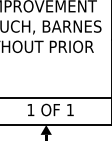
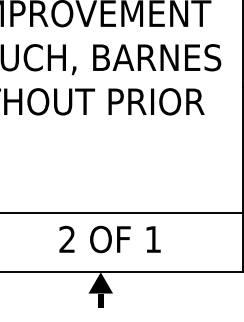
text: (30, 109) -> (66, 238), 1 -> 2

